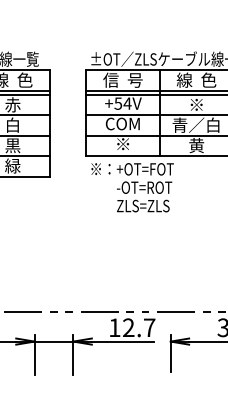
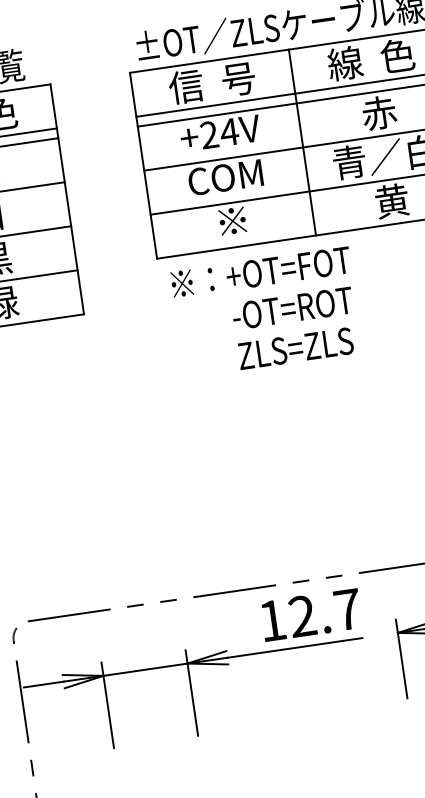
text: (118, 103) -> (209, 134), +54V -> +24V
text: (196, 104) -> (378, 112), ※ -> 赤

